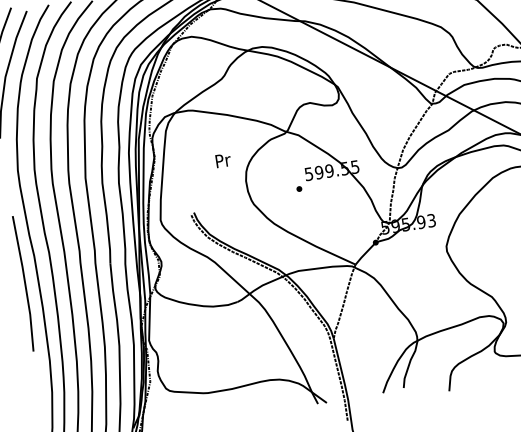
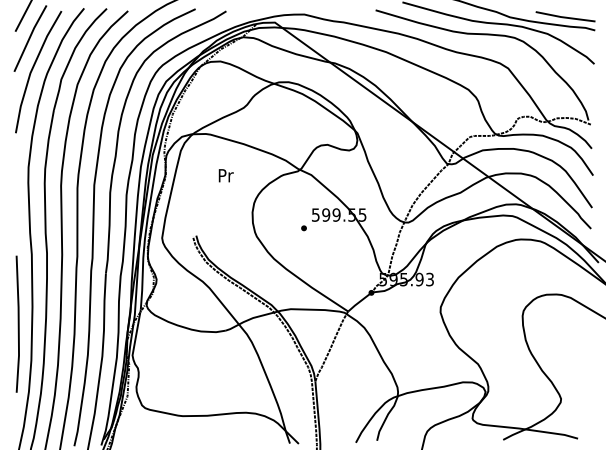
text: (222, 160) -> (225, 175), moved
line: (23, 282) -> (17, 323), moved

